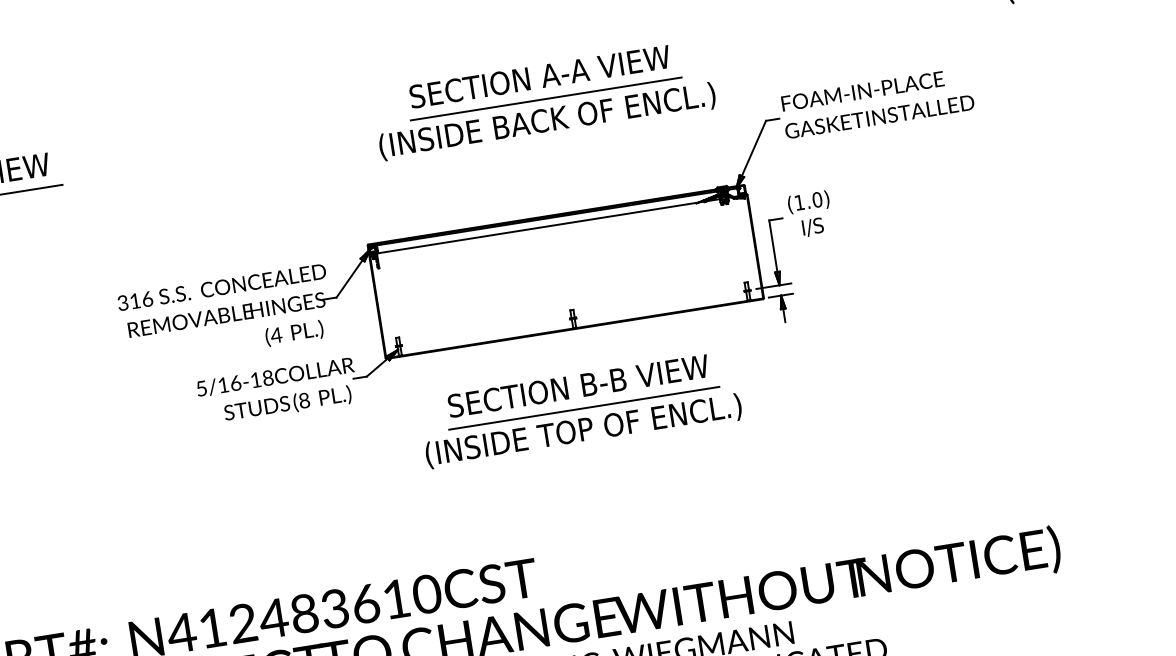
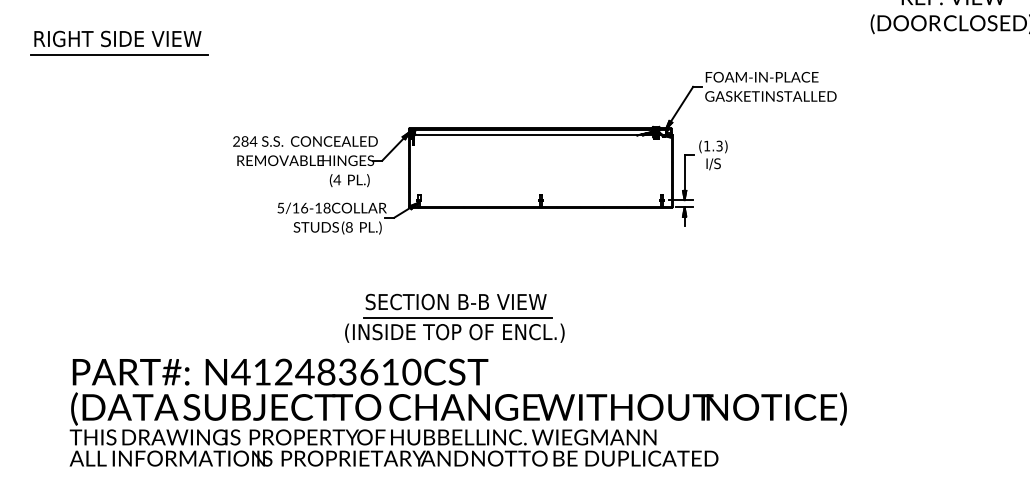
part: (543, 99) -> (544, 48), removed
text: (817, 198) -> (719, 145), (1.0) -> (1.3)
text: (135, 301) -> (245, 141), 316 -> 284
part: (579, 408) -> (454, 317), moved

